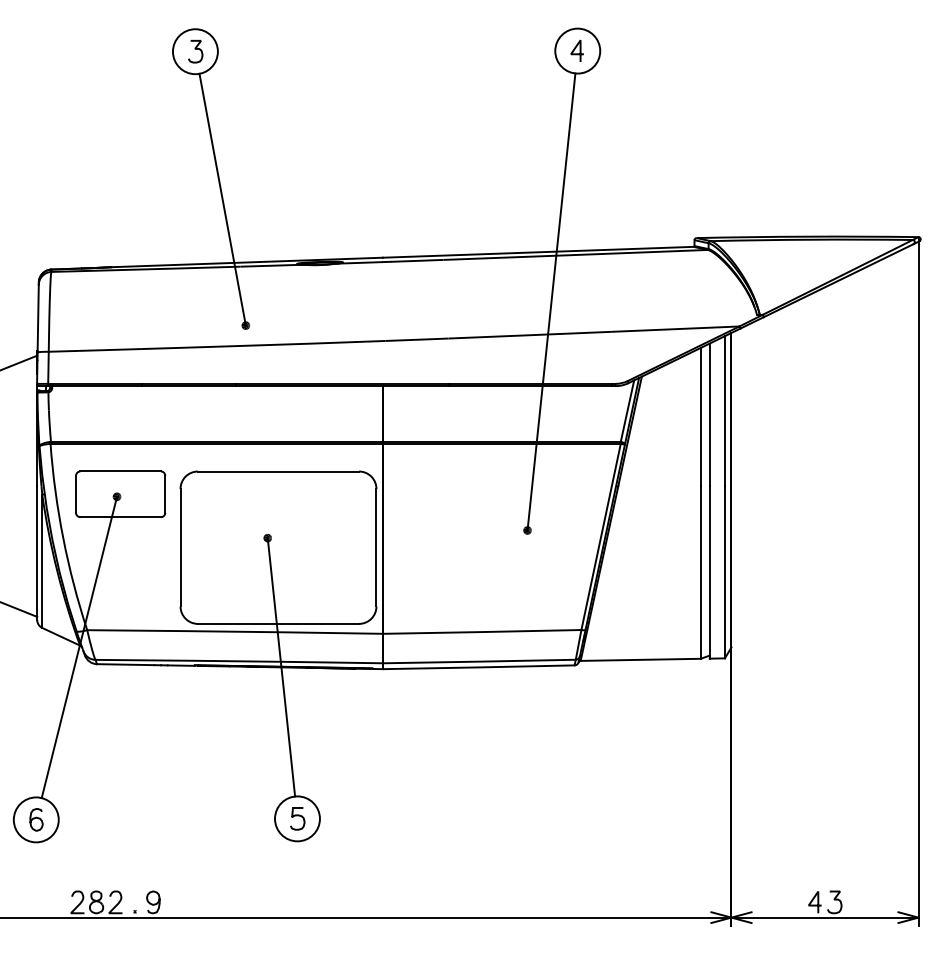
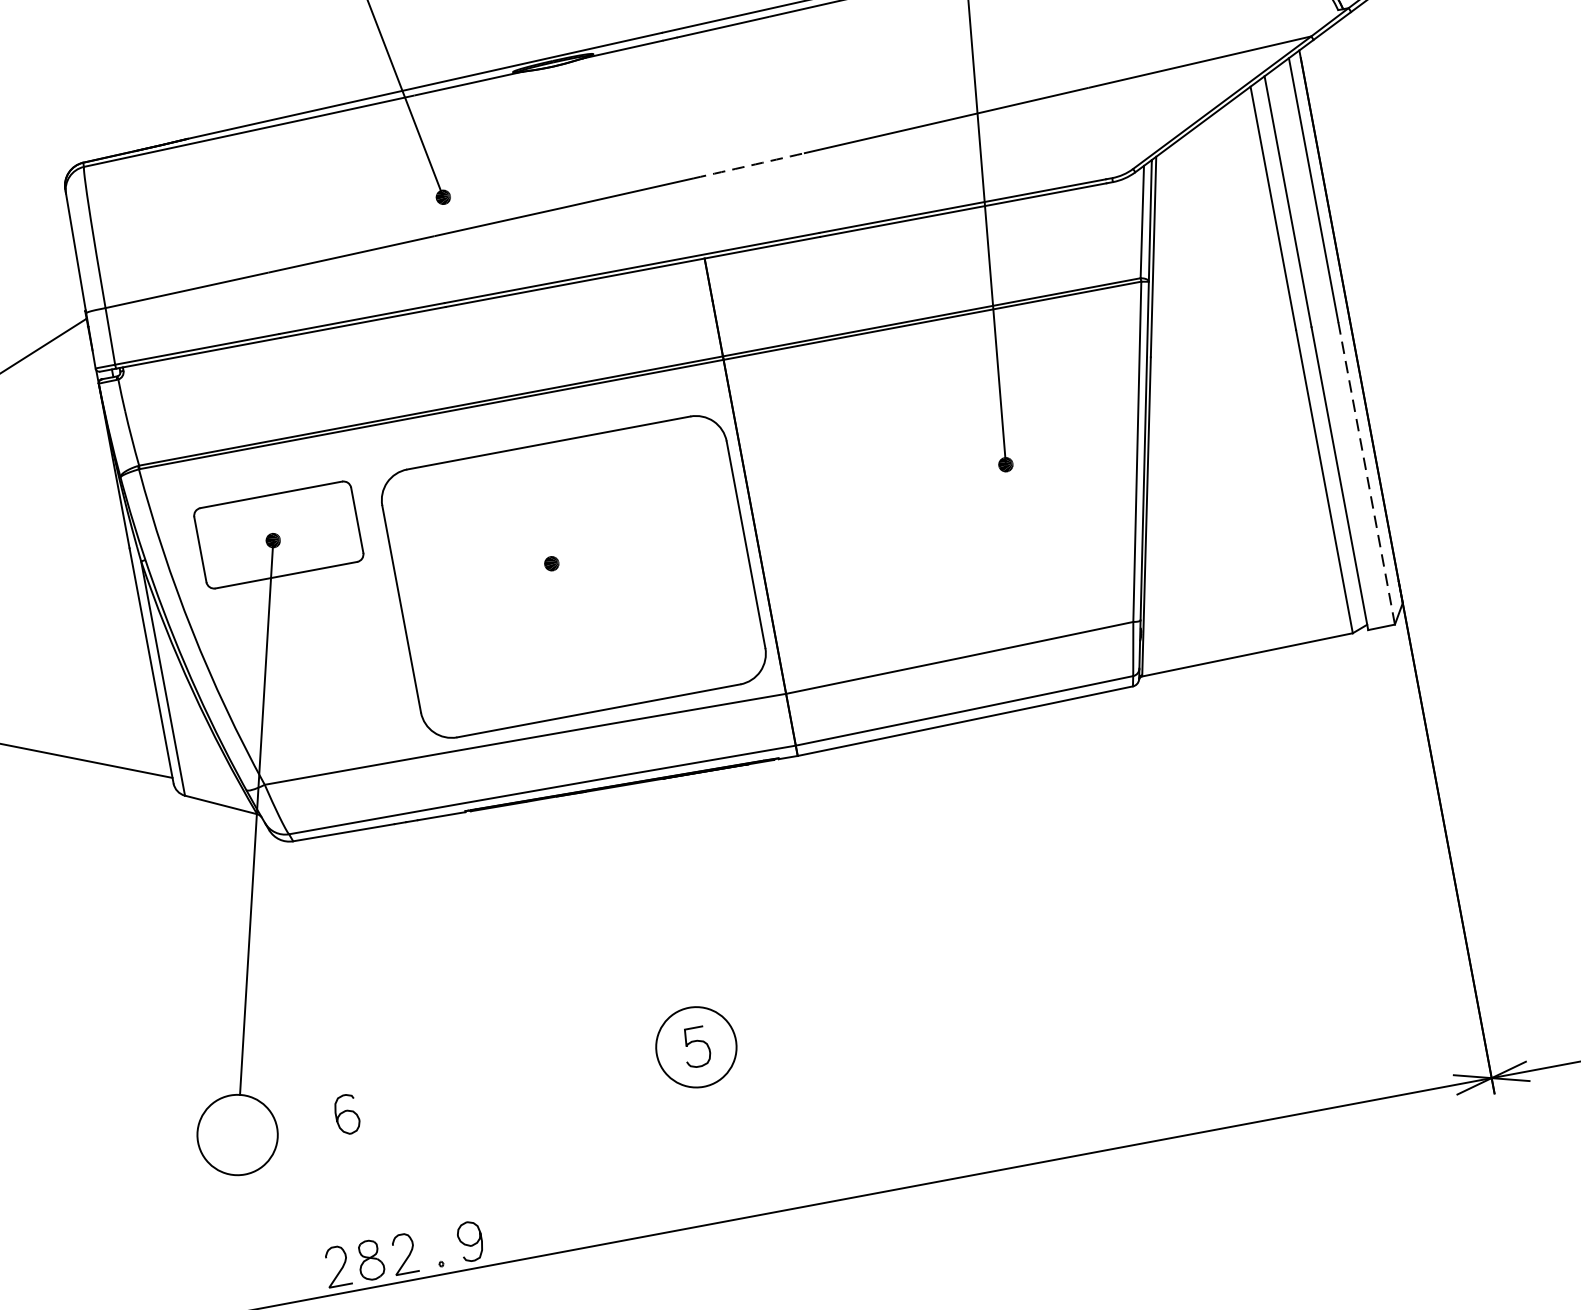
arc: (417, 339) -> (749, 165), solid -> dashed
line: (724, 571) -> (1365, 472), solid -> dashed
line: (281, 667) -> (618, 786), removed
curve: (36, 818) -> (346, 1112), moved

